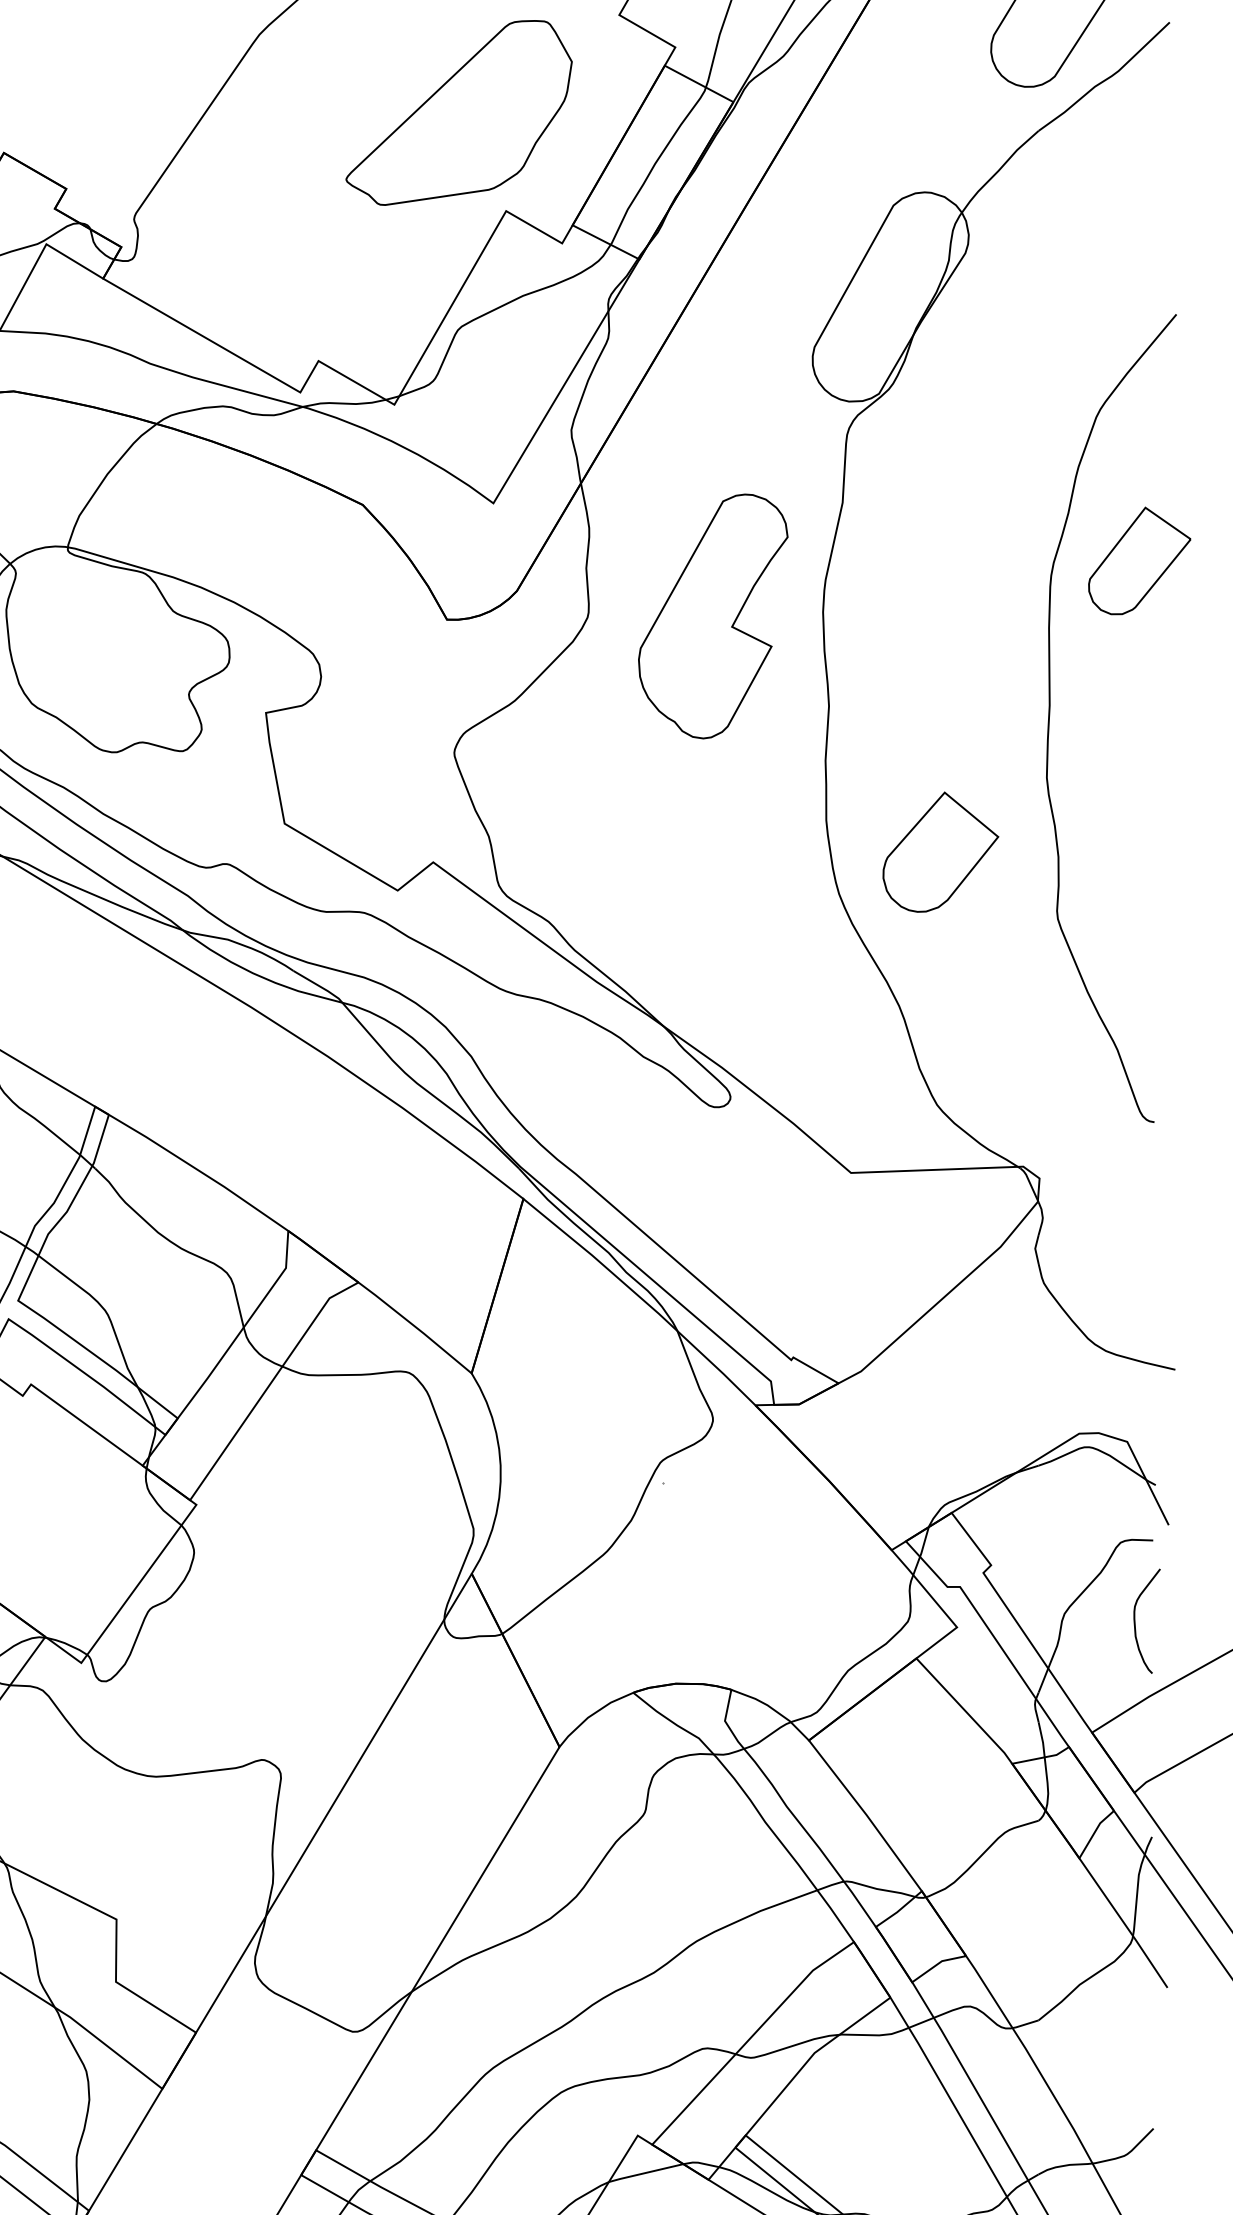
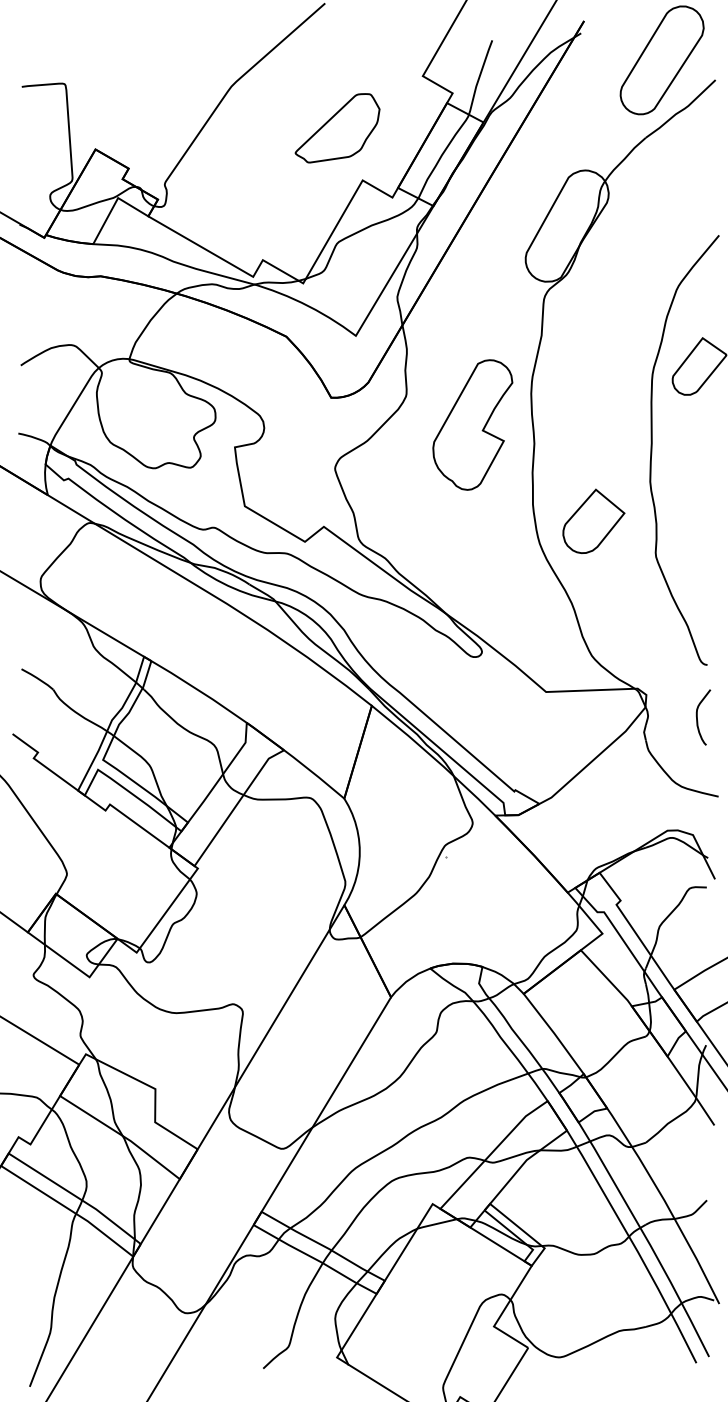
part: (458, 113) -> (337, 128), size x0.7
part: (712, 615) -> (472, 424), moved
curve: (1135, 1621) -> (697, 717), moved

